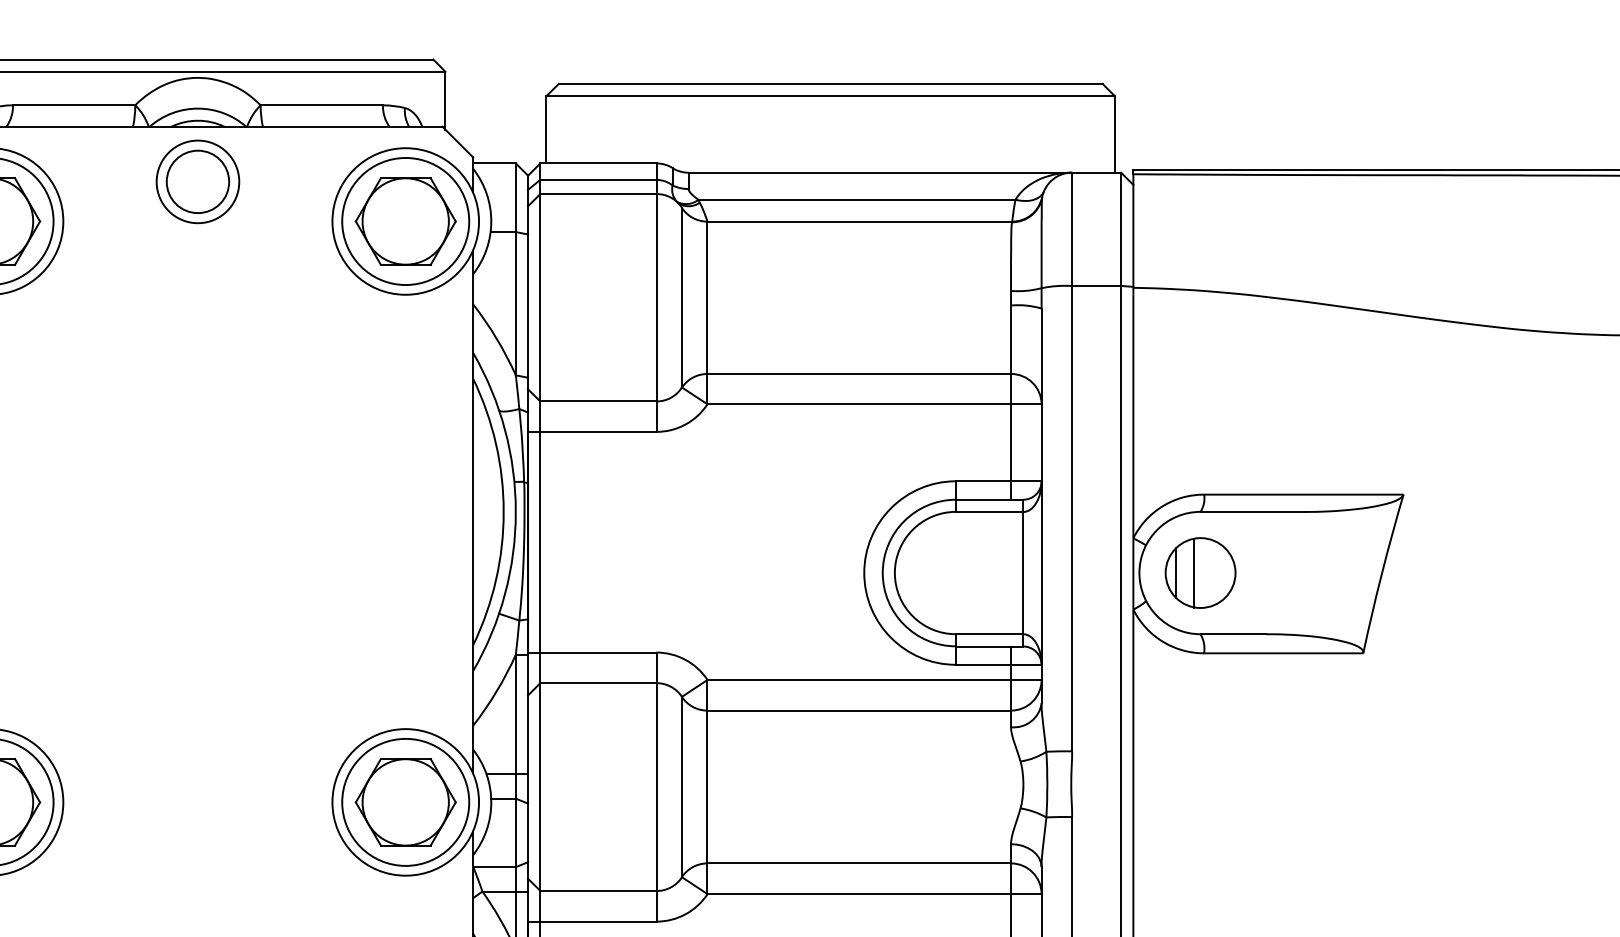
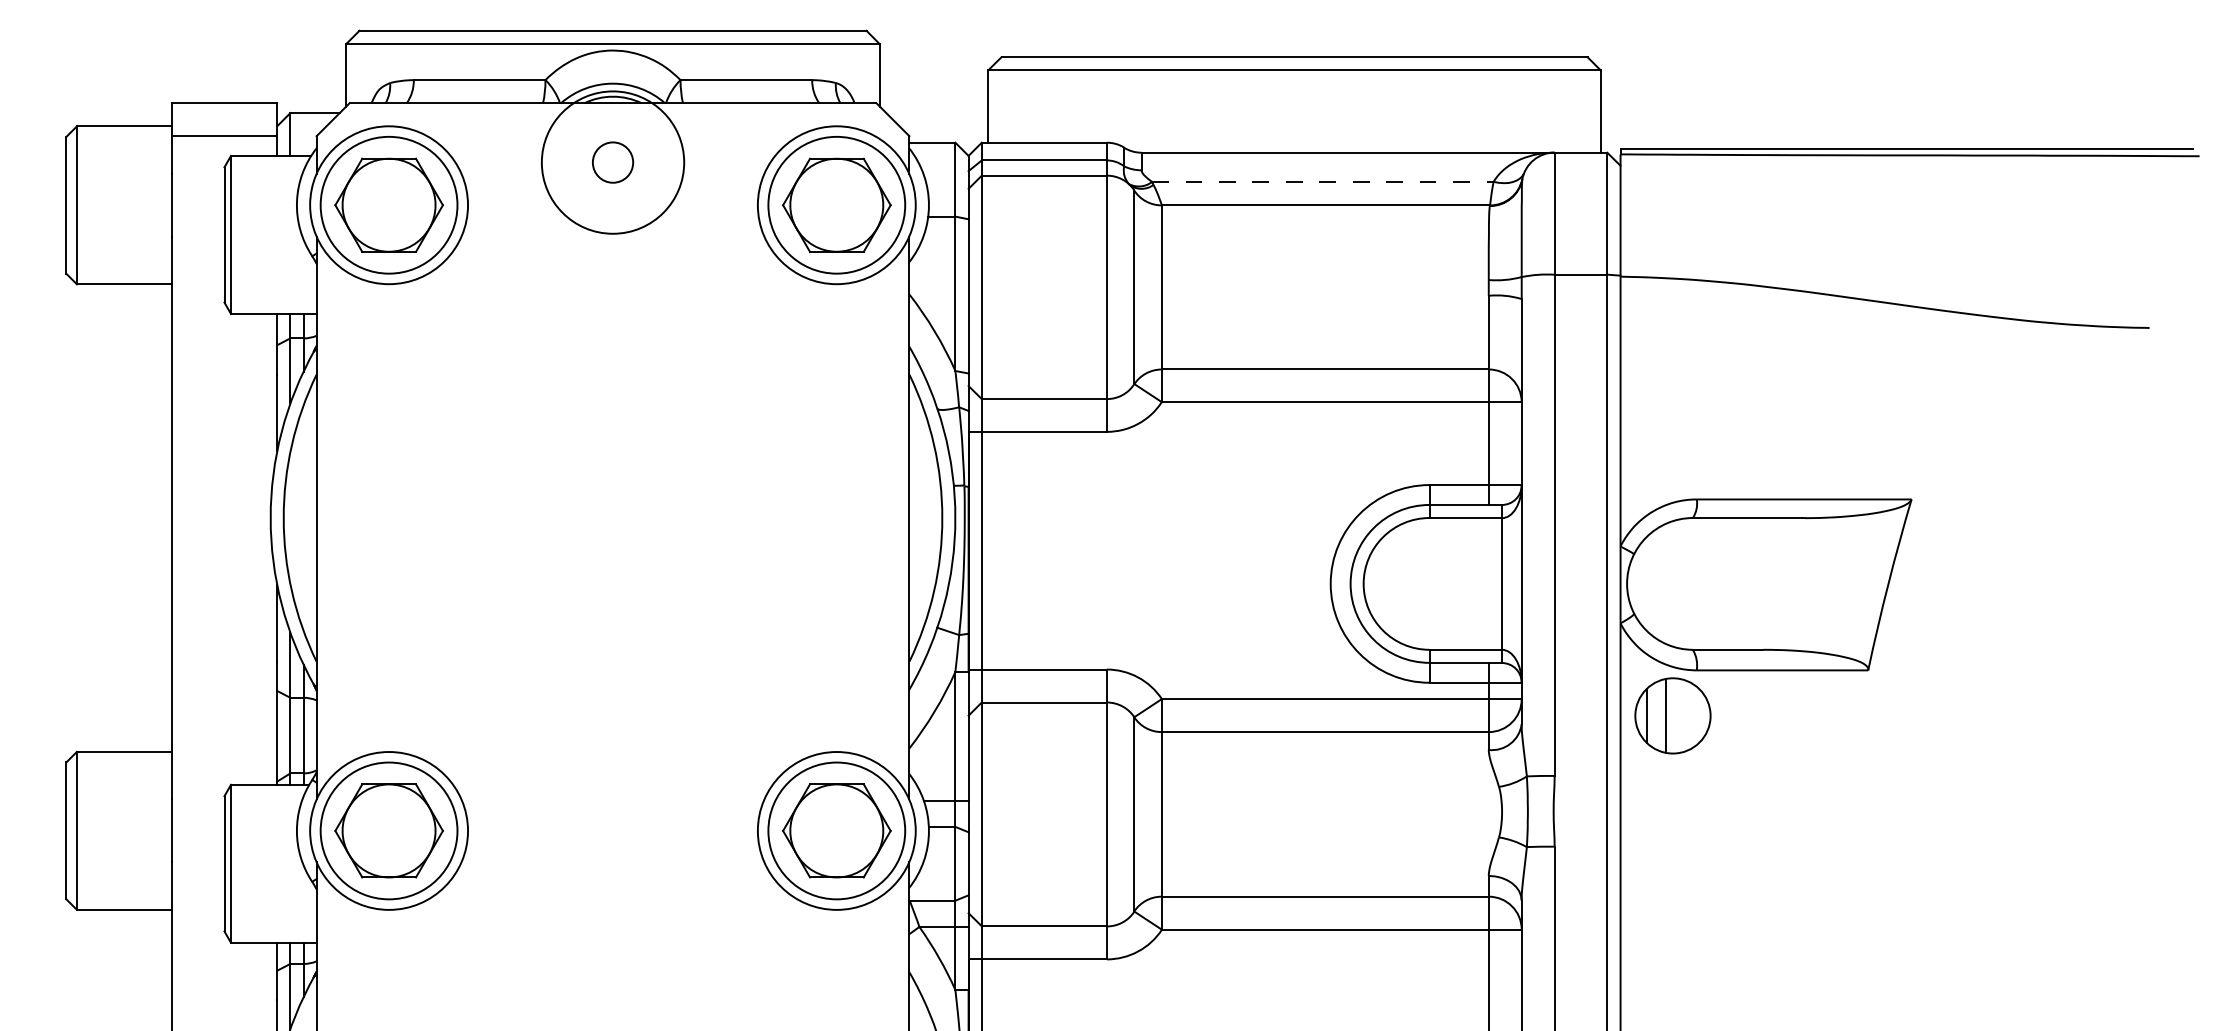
circle: (197, 181) -> (612, 162), size x0.6
circle: (197, 181) -> (612, 162), size x1.6
line: (856, 199) -> (1322, 181), solid -> dashed
part: (1200, 572) -> (1672, 715), moved

